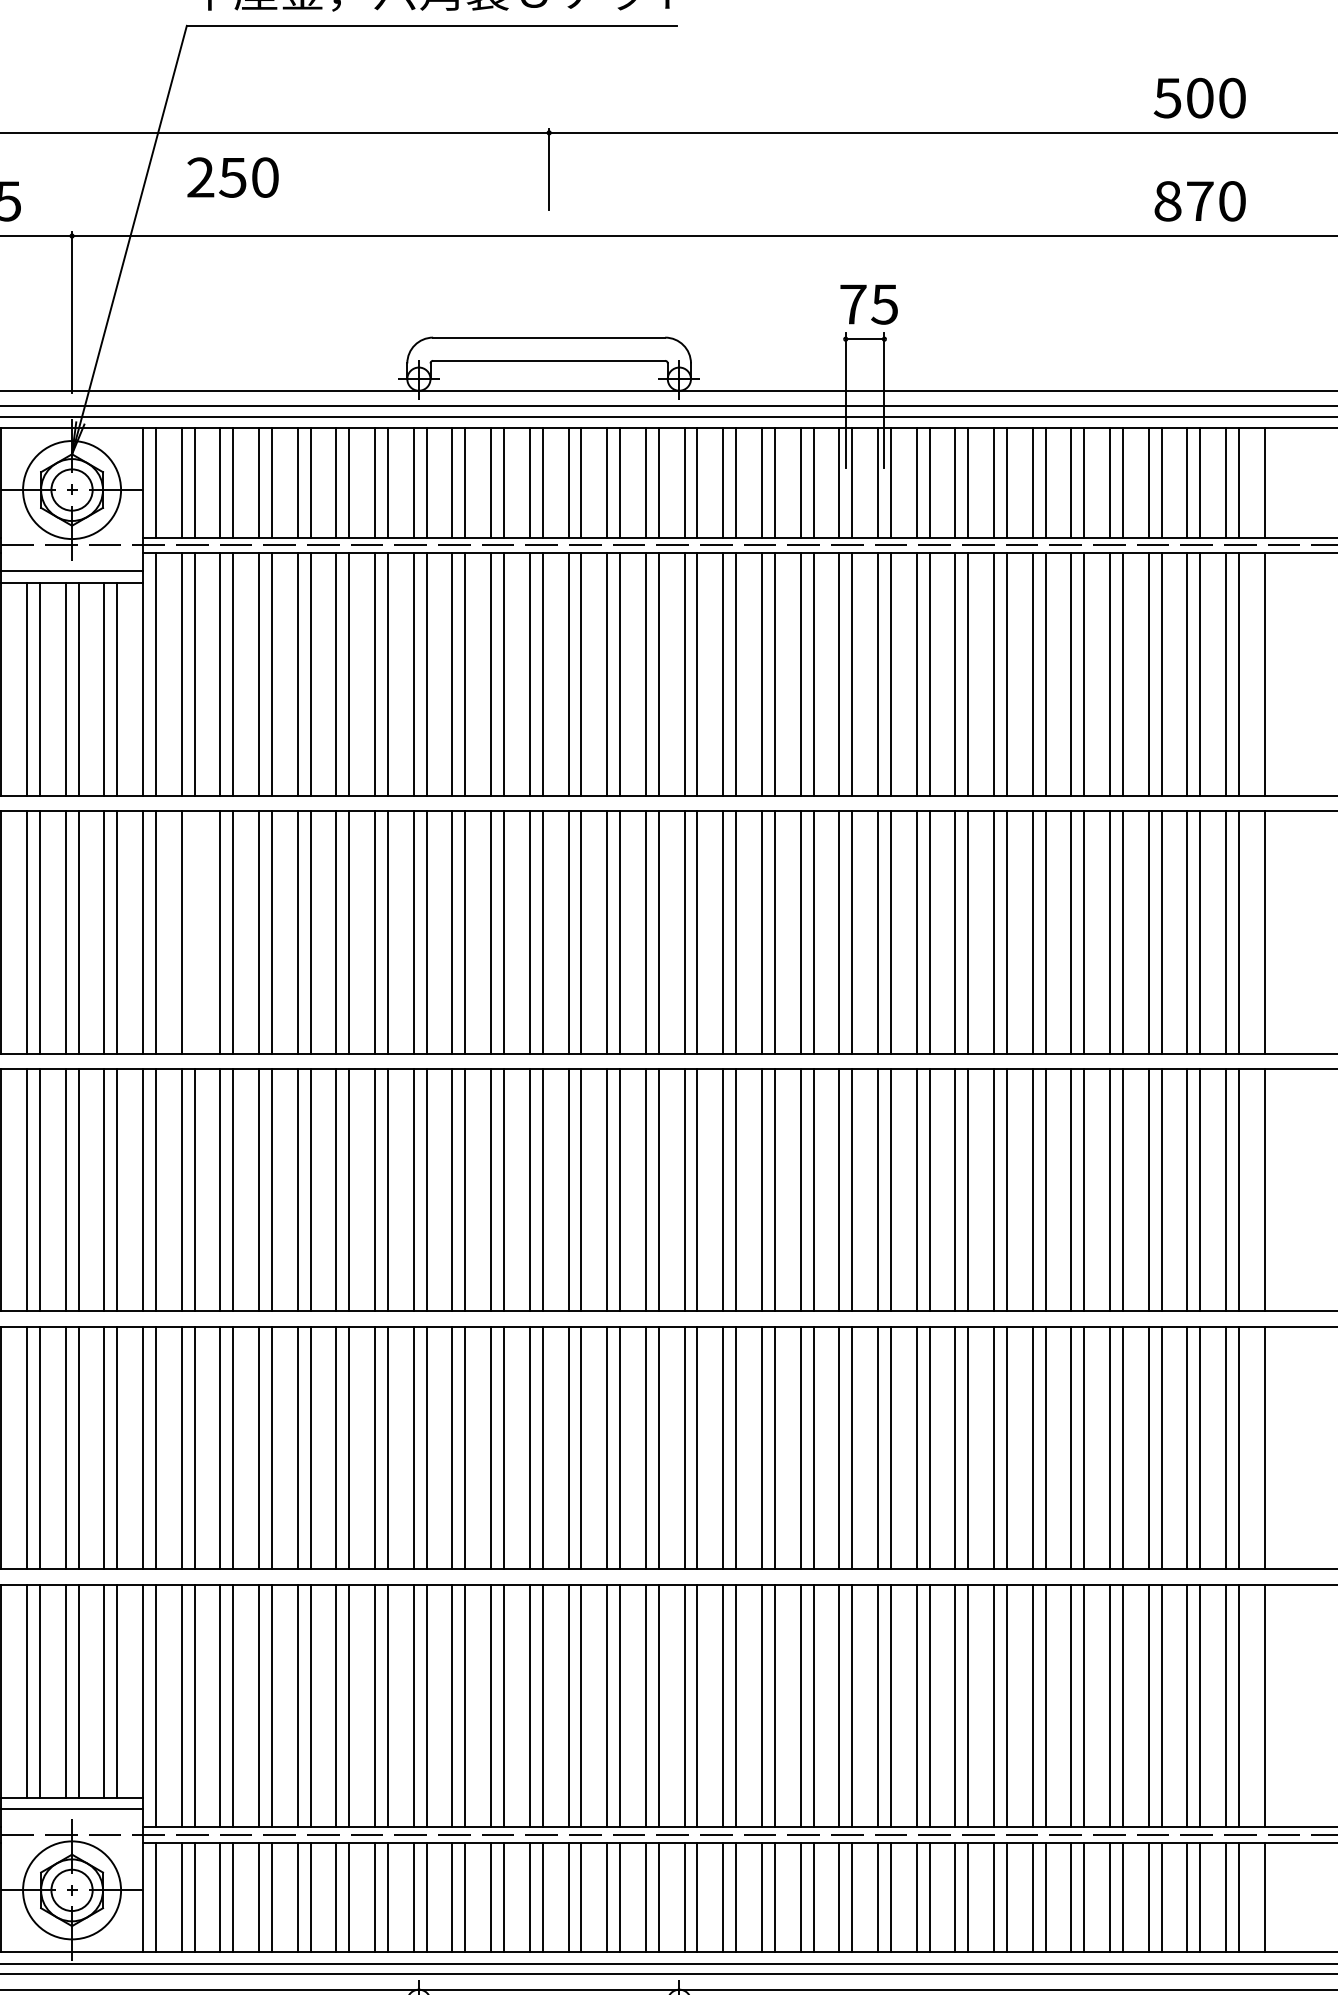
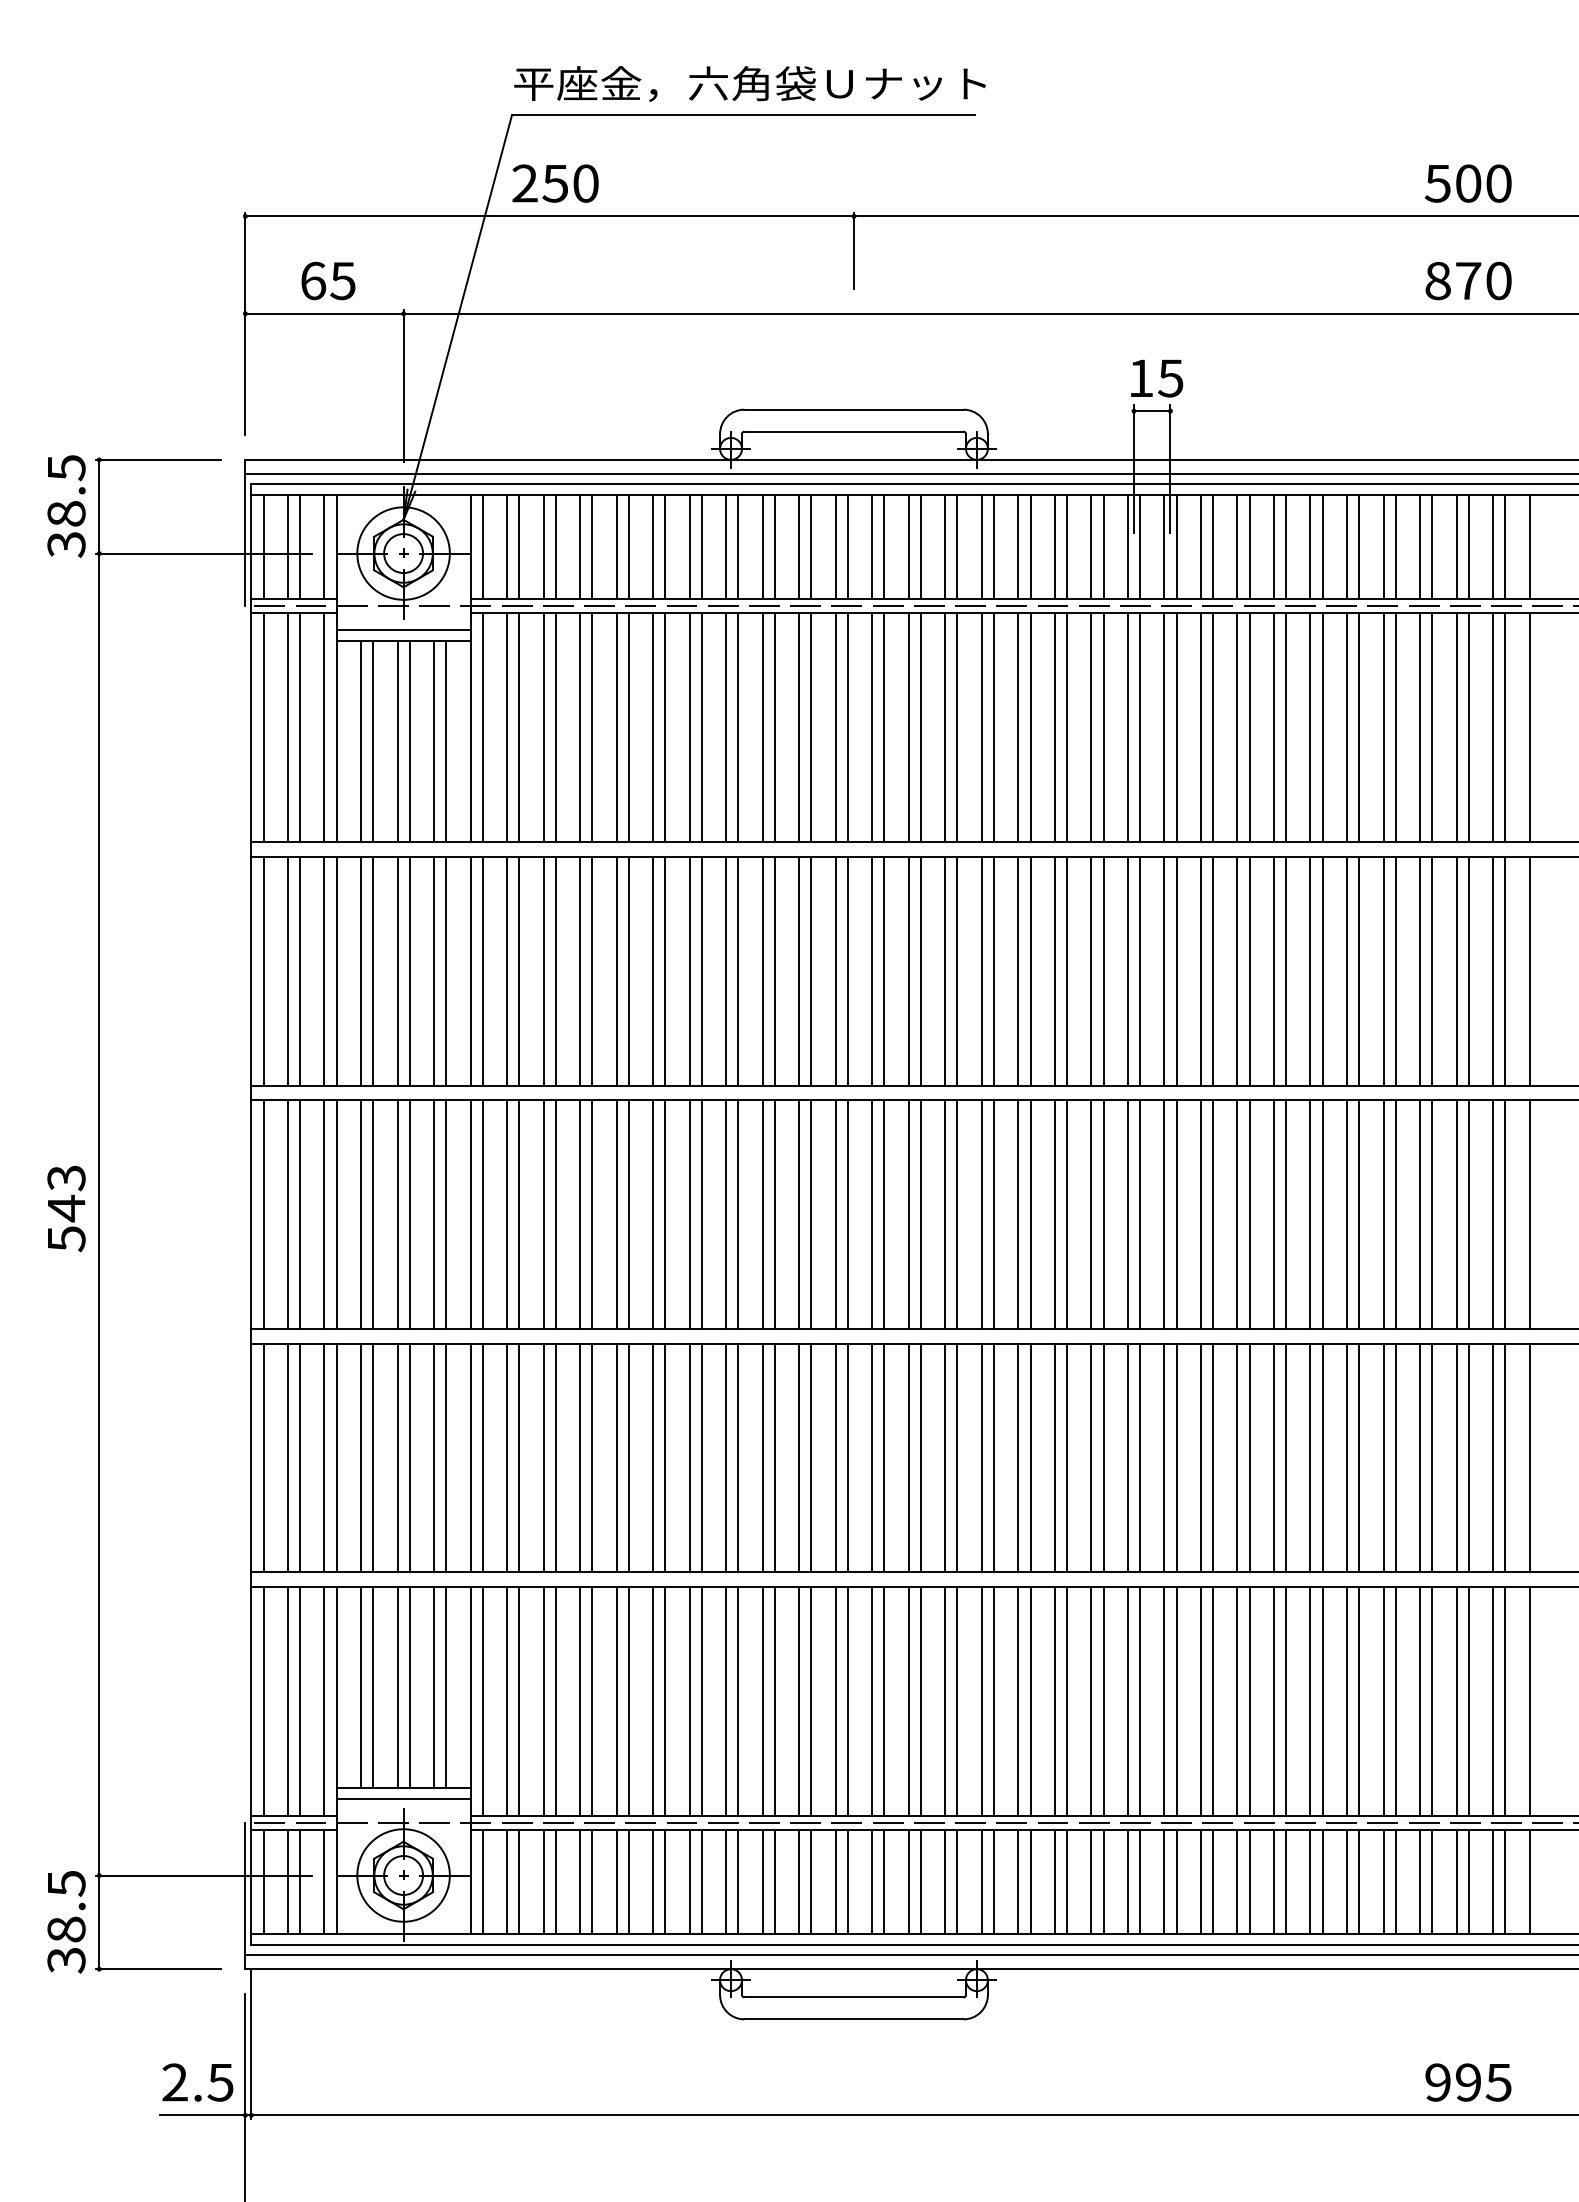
text: (232, 177) -> (555, 183), moved
text: (853, 303) -> (1141, 377), 75 -> 15
line: (194, 931) -> (519, 970), added

